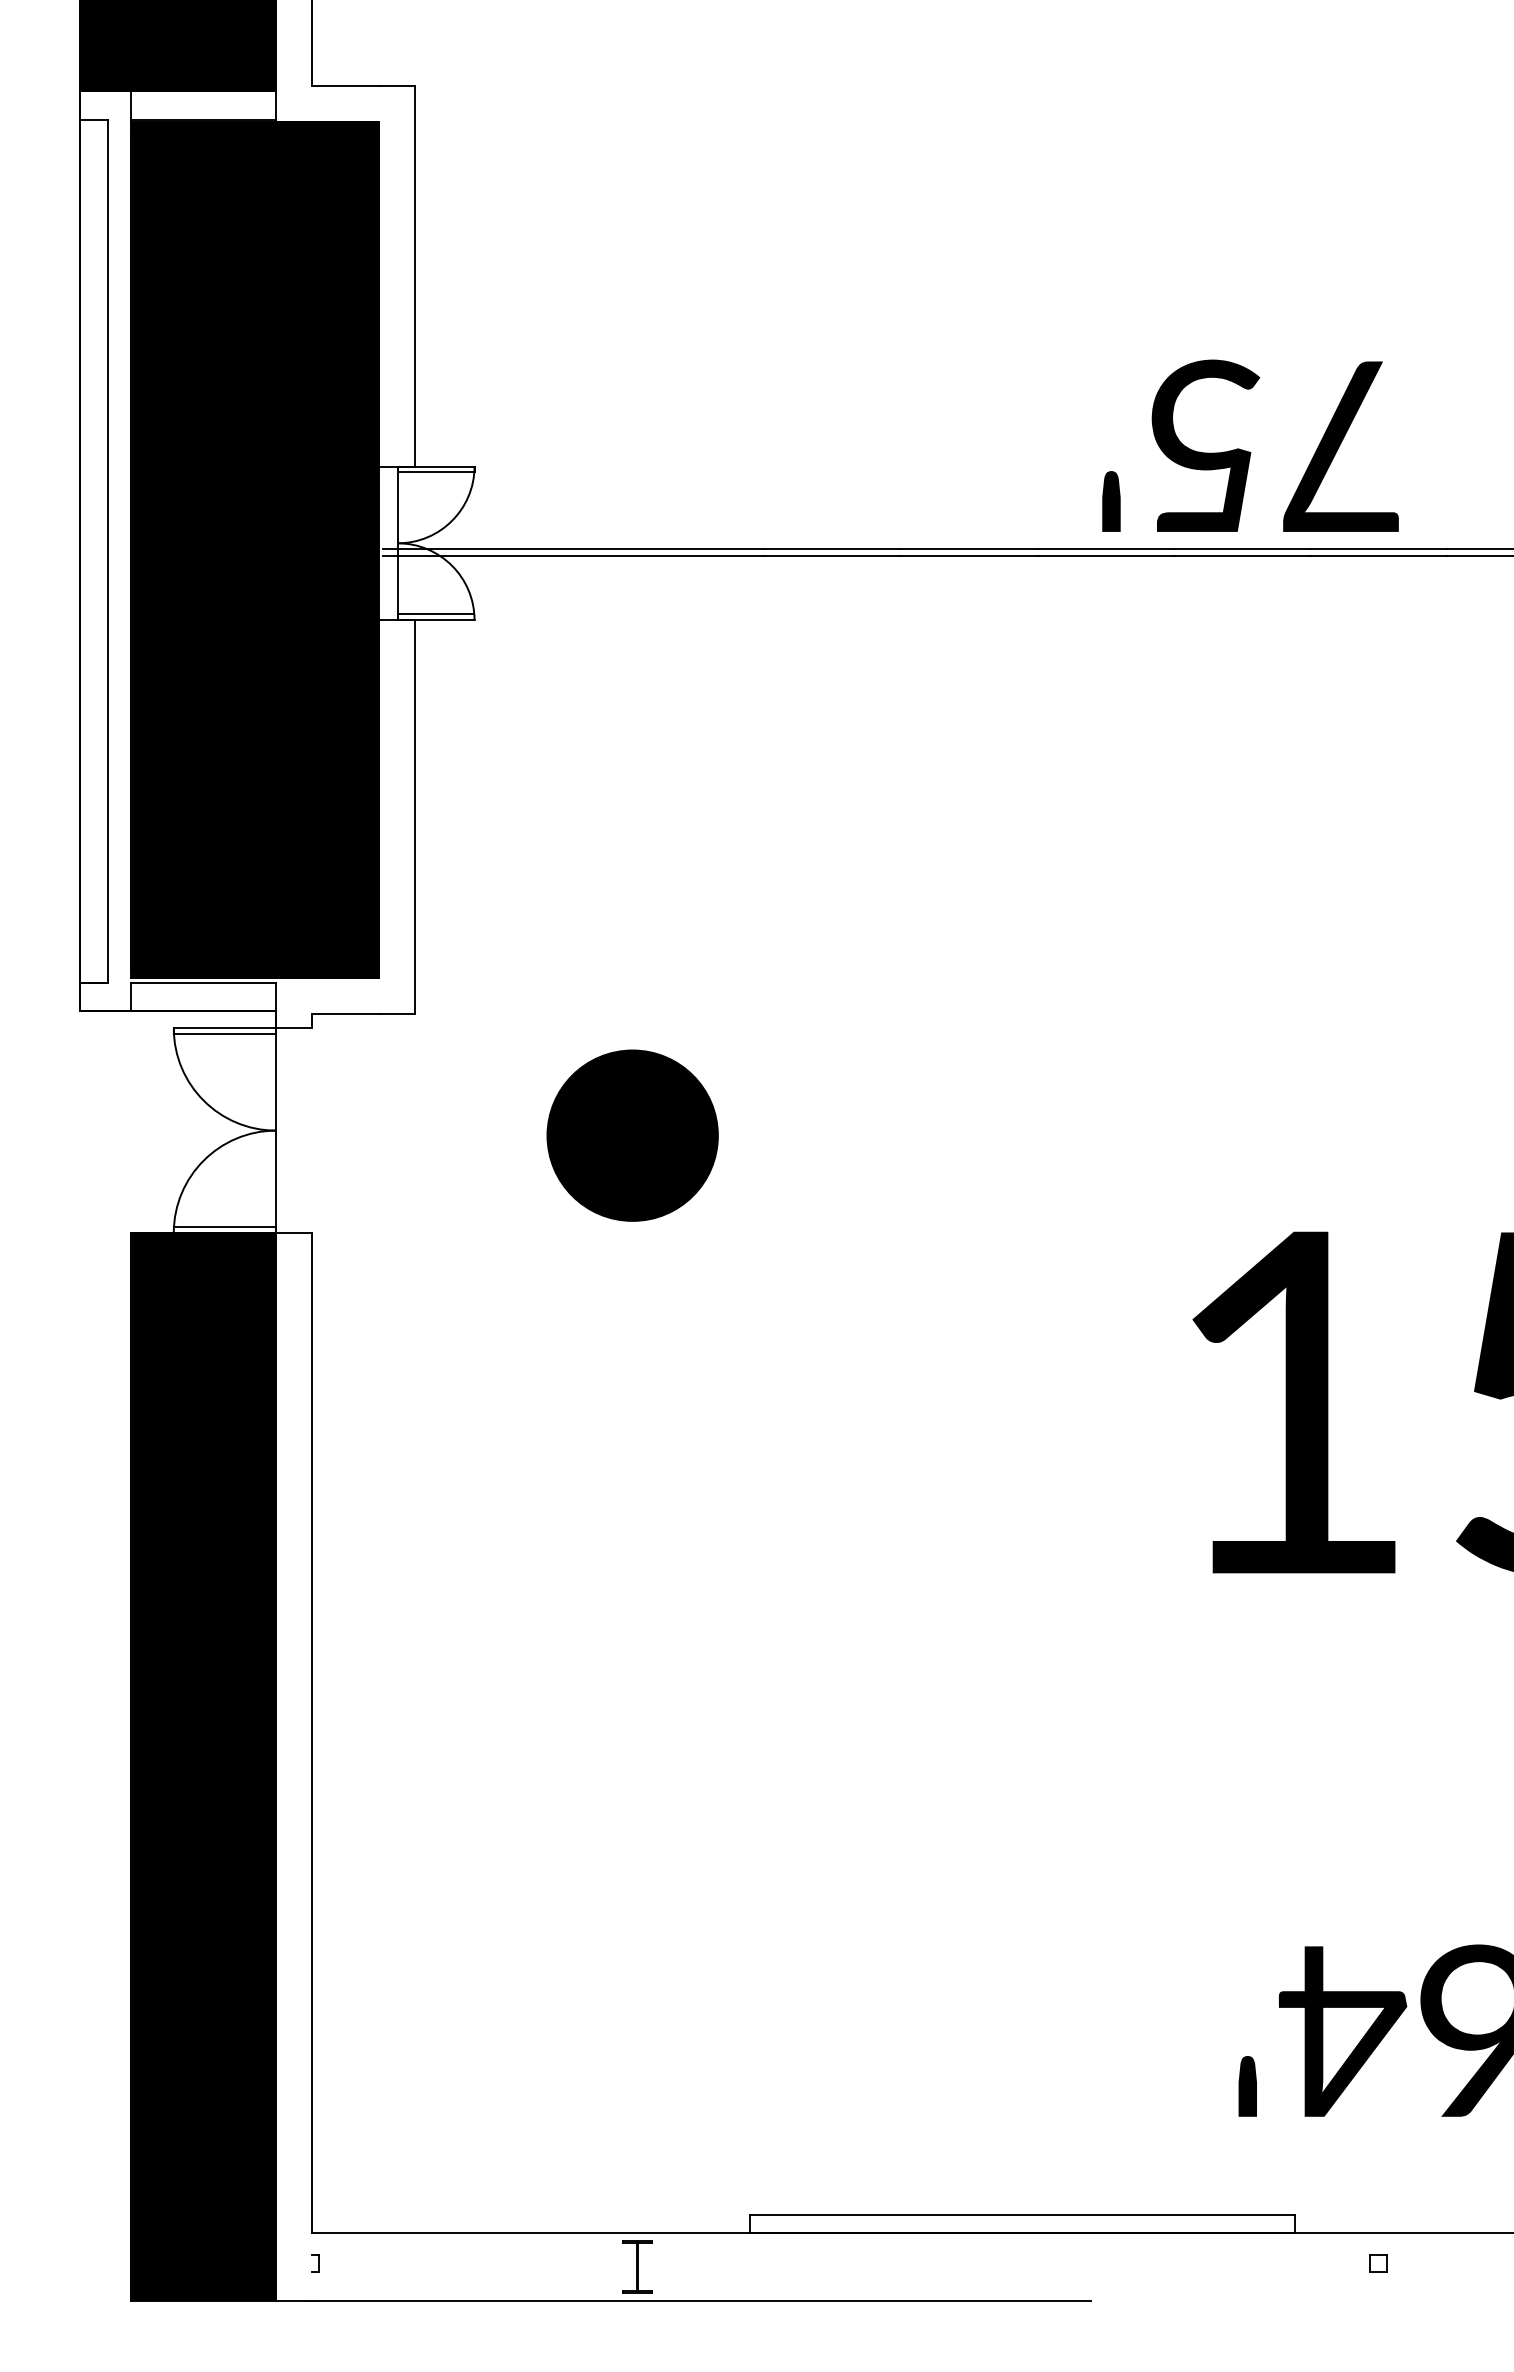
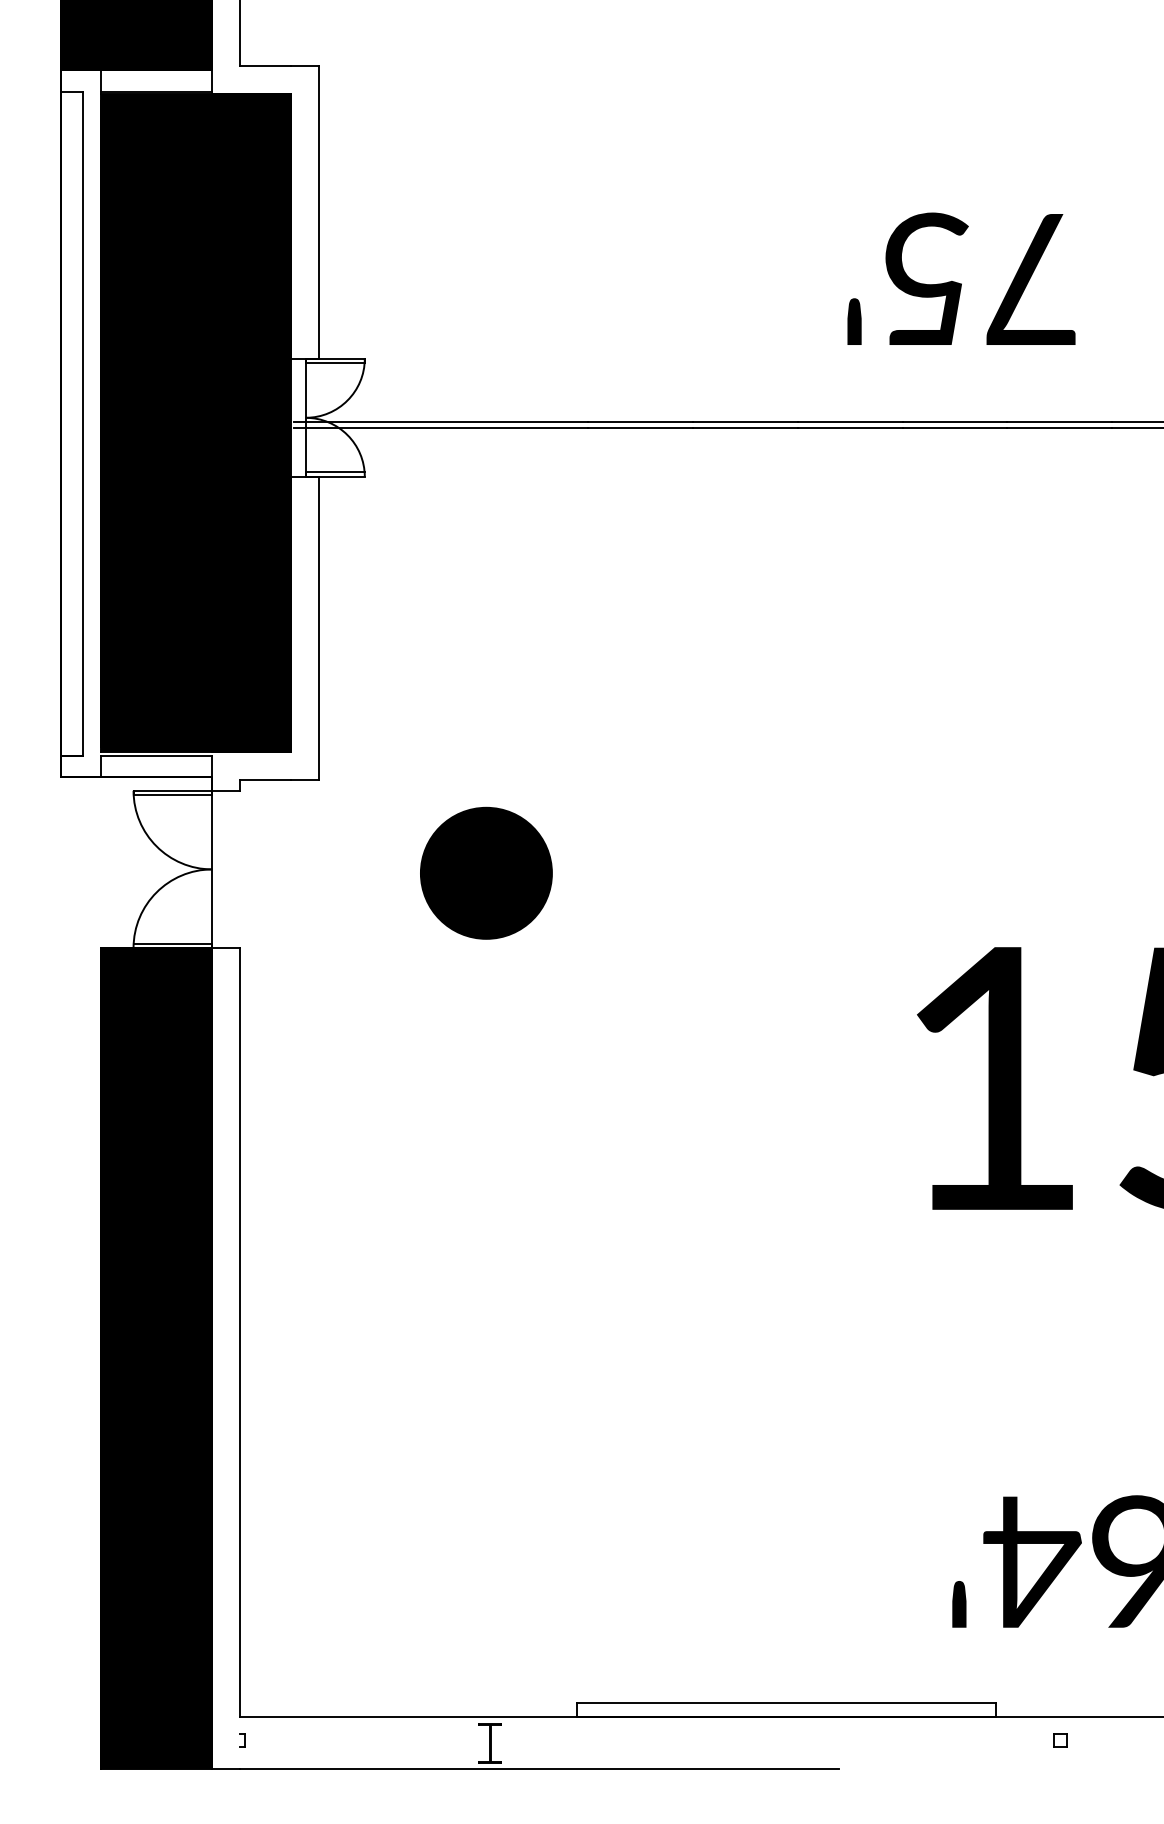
text: (1250, 445) -> (961, 278), moved

